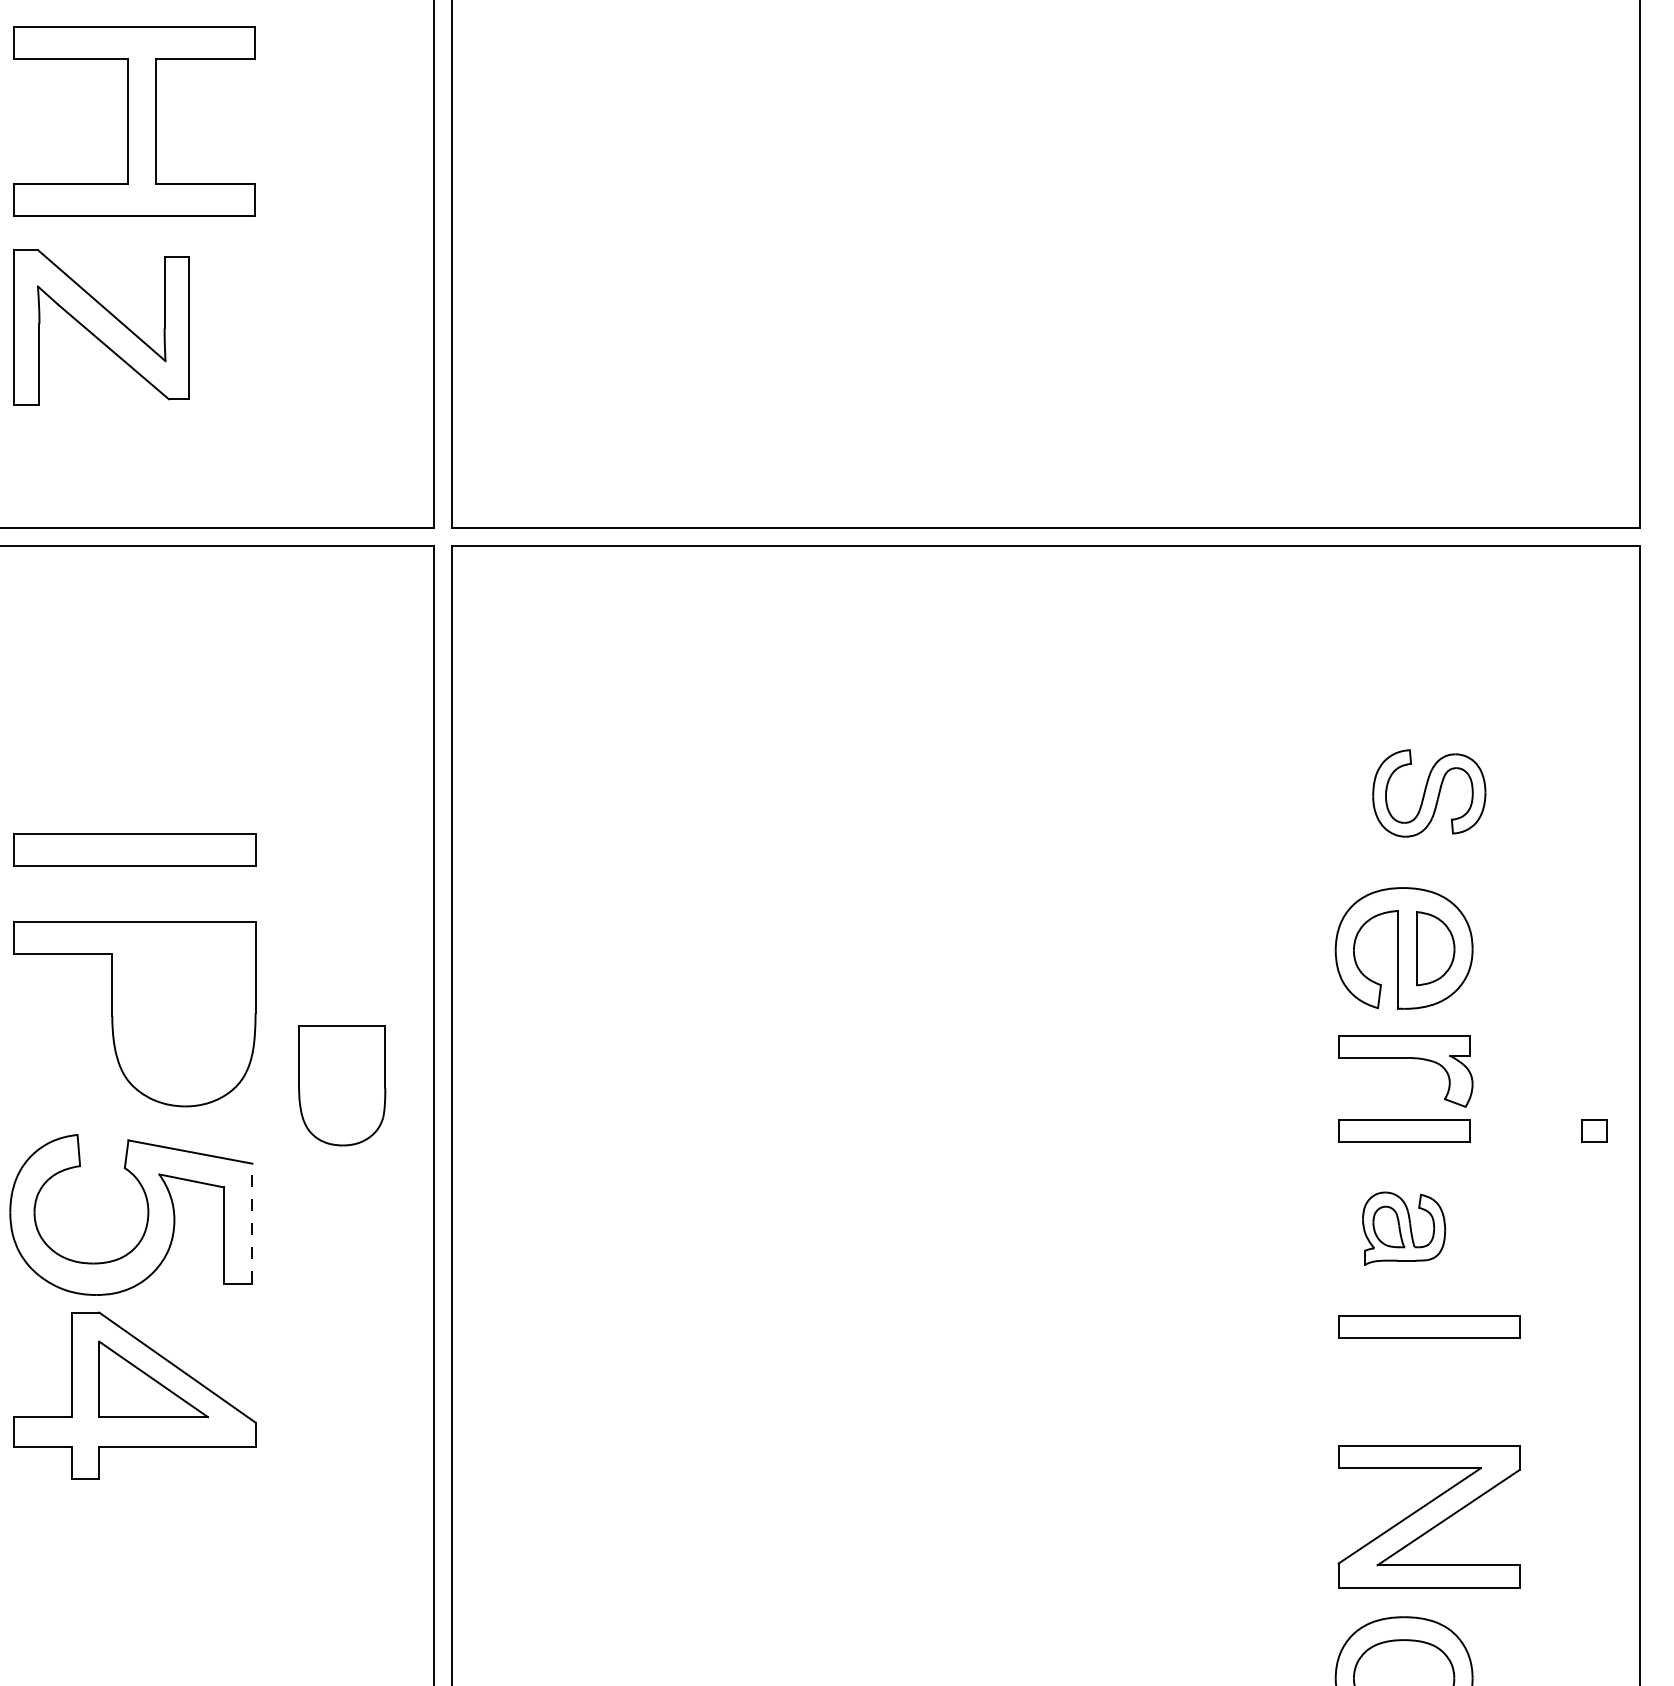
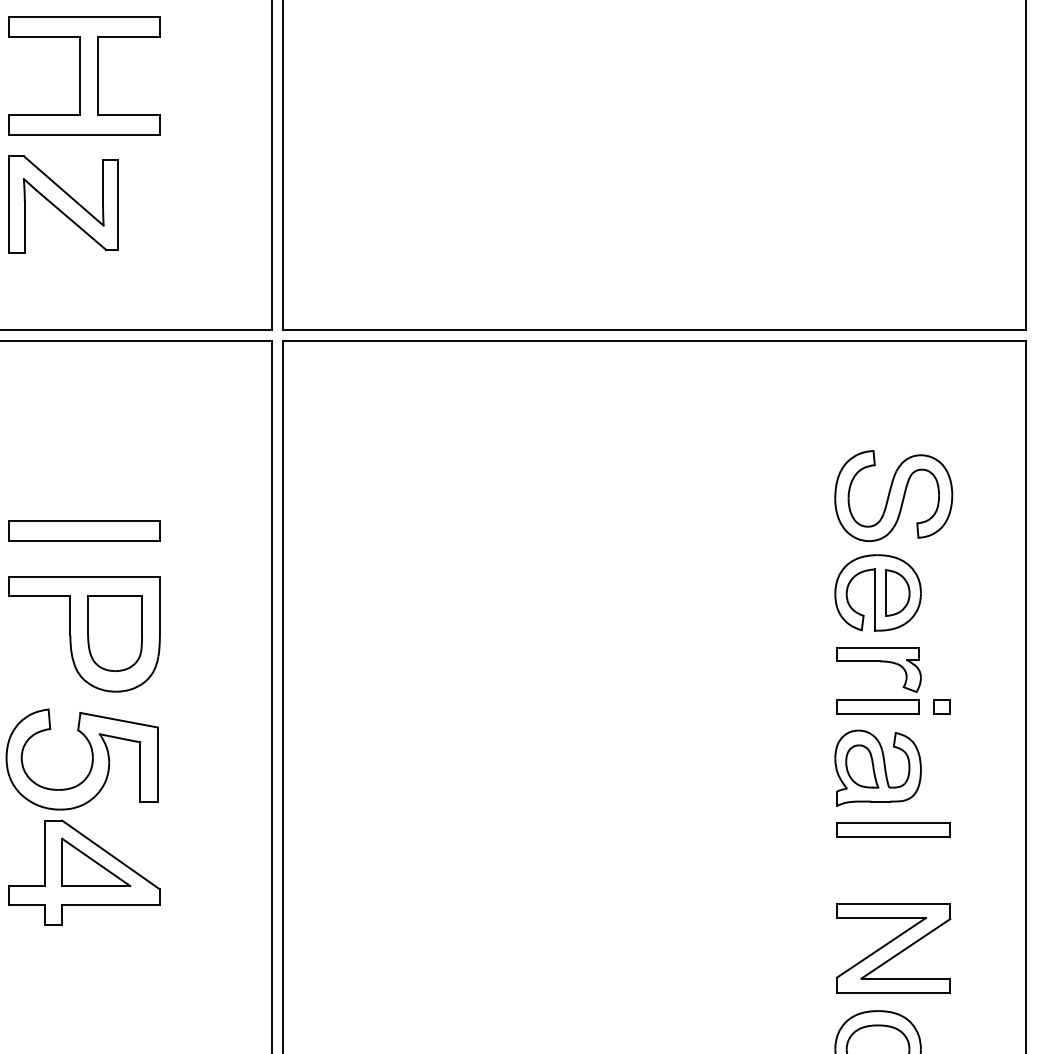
part: (1428, 792) -> (893, 495), size x1.67
part: (341, 1085) -> (114, 633), moved
part: (1593, 1130) -> (941, 706), moved
line: (251, 1222) -> (157, 764), dashed -> solid
part: (1403, 1227) -> (877, 767), size x1.67

